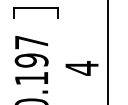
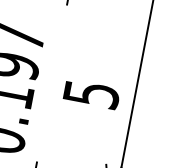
text: (81, 68) -> (90, 94), 4 -> 5

